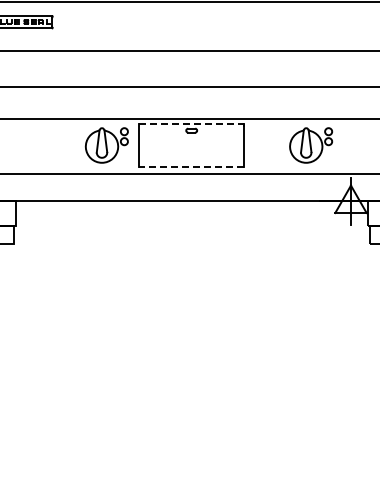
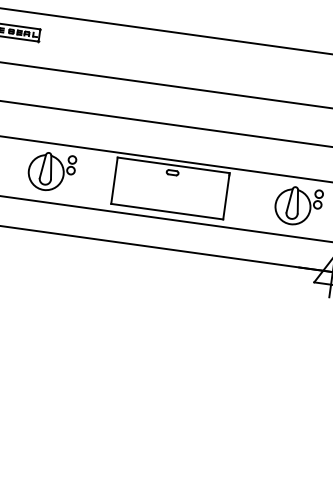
line: (192, 123) -> (174, 165), dashed -> solid
part: (106, 145) -> (51, 172), moved
line: (191, 167) -> (166, 212), dashed -> solid

